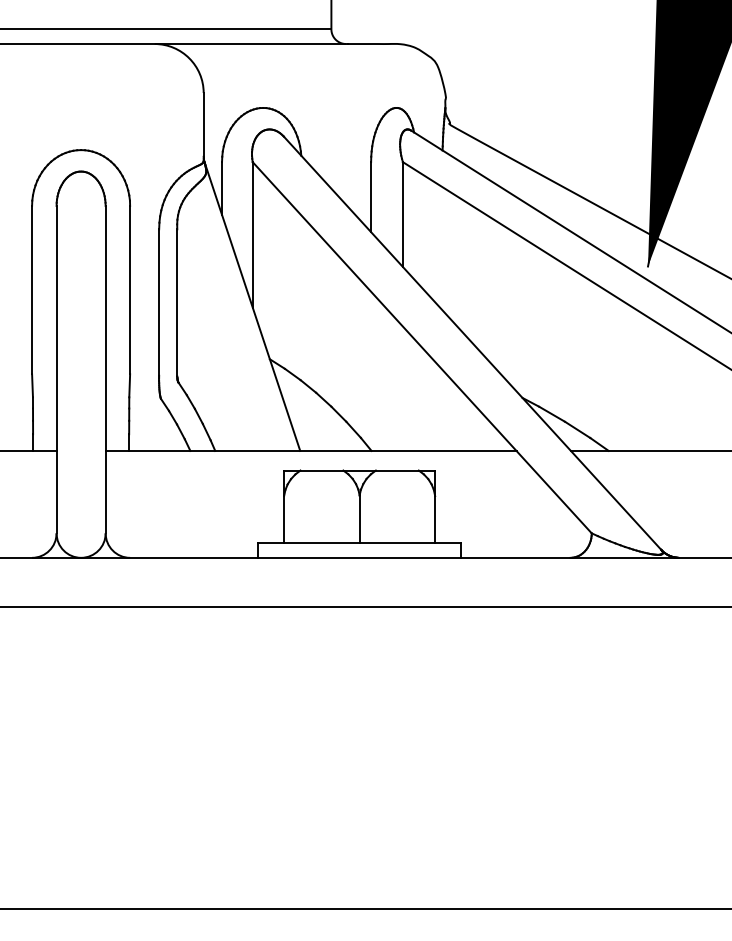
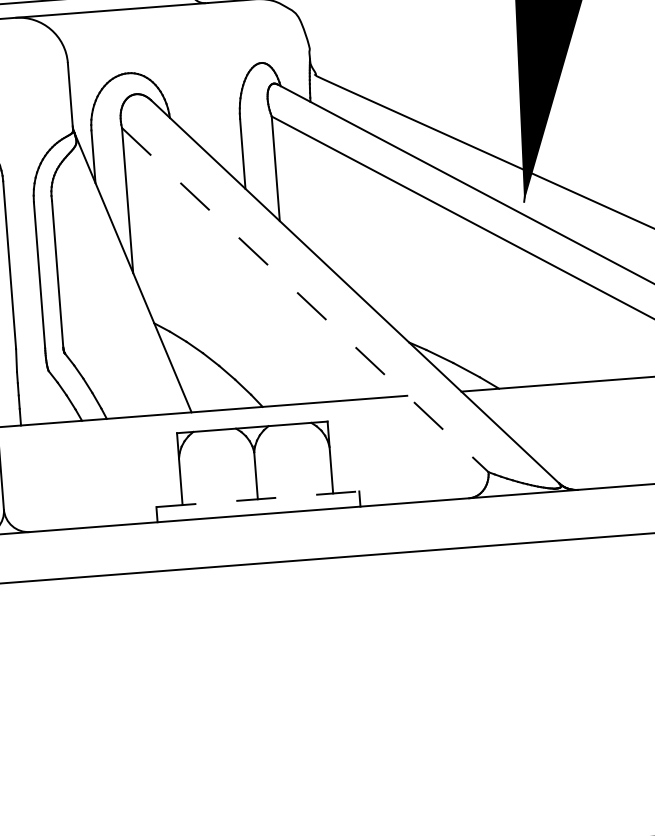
line: (422, 348) -> (305, 300), solid -> dashed
line: (359, 542) -> (257, 499), solid -> dashed

